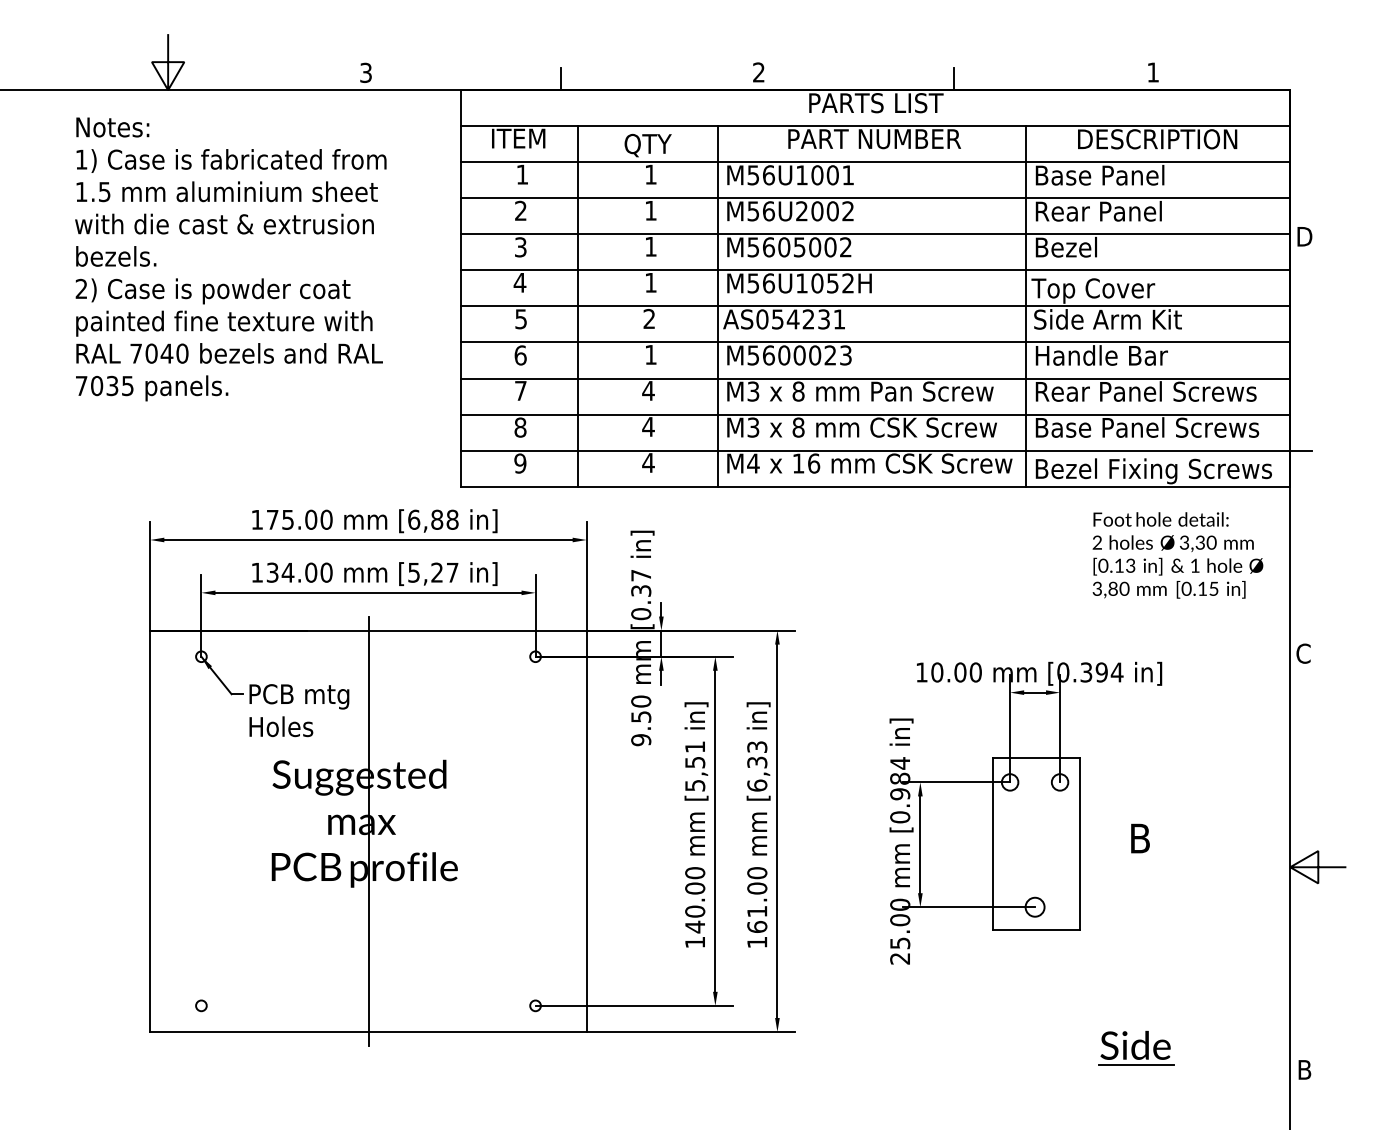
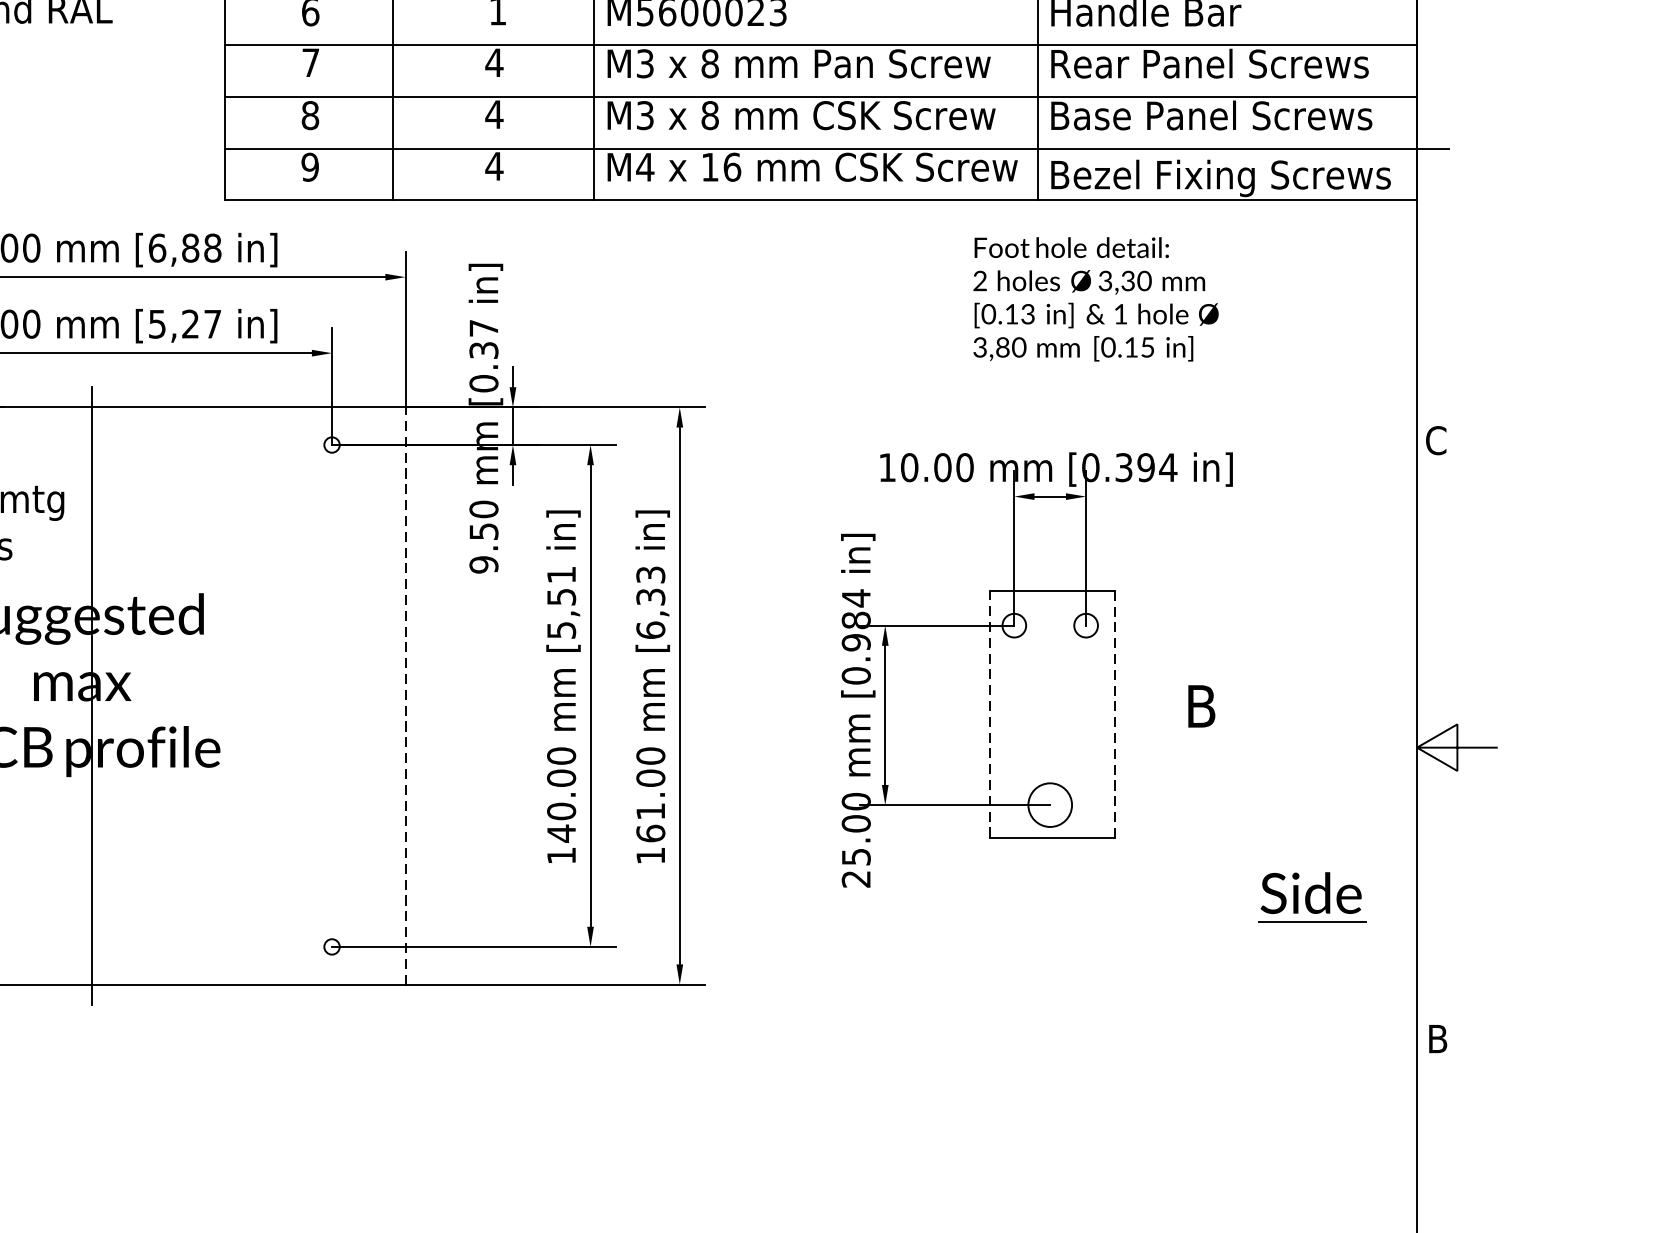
text: (1177, 555) -> (1095, 299), moved
line: (586, 831) -> (405, 696), solid -> dashed
line: (993, 843) -> (990, 713), solid -> dashed
line: (1079, 843) -> (1114, 713), solid -> dashed
circle: (1034, 906) -> (1049, 804), size x1.6
part: (1136, 1048) -> (1312, 897), moved

